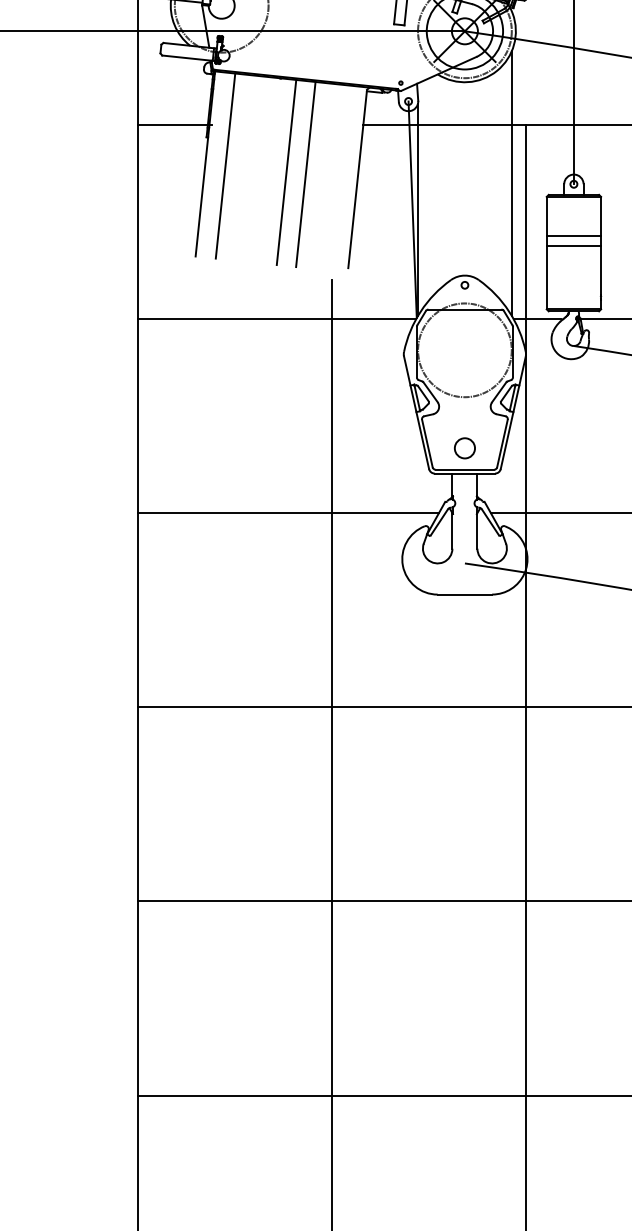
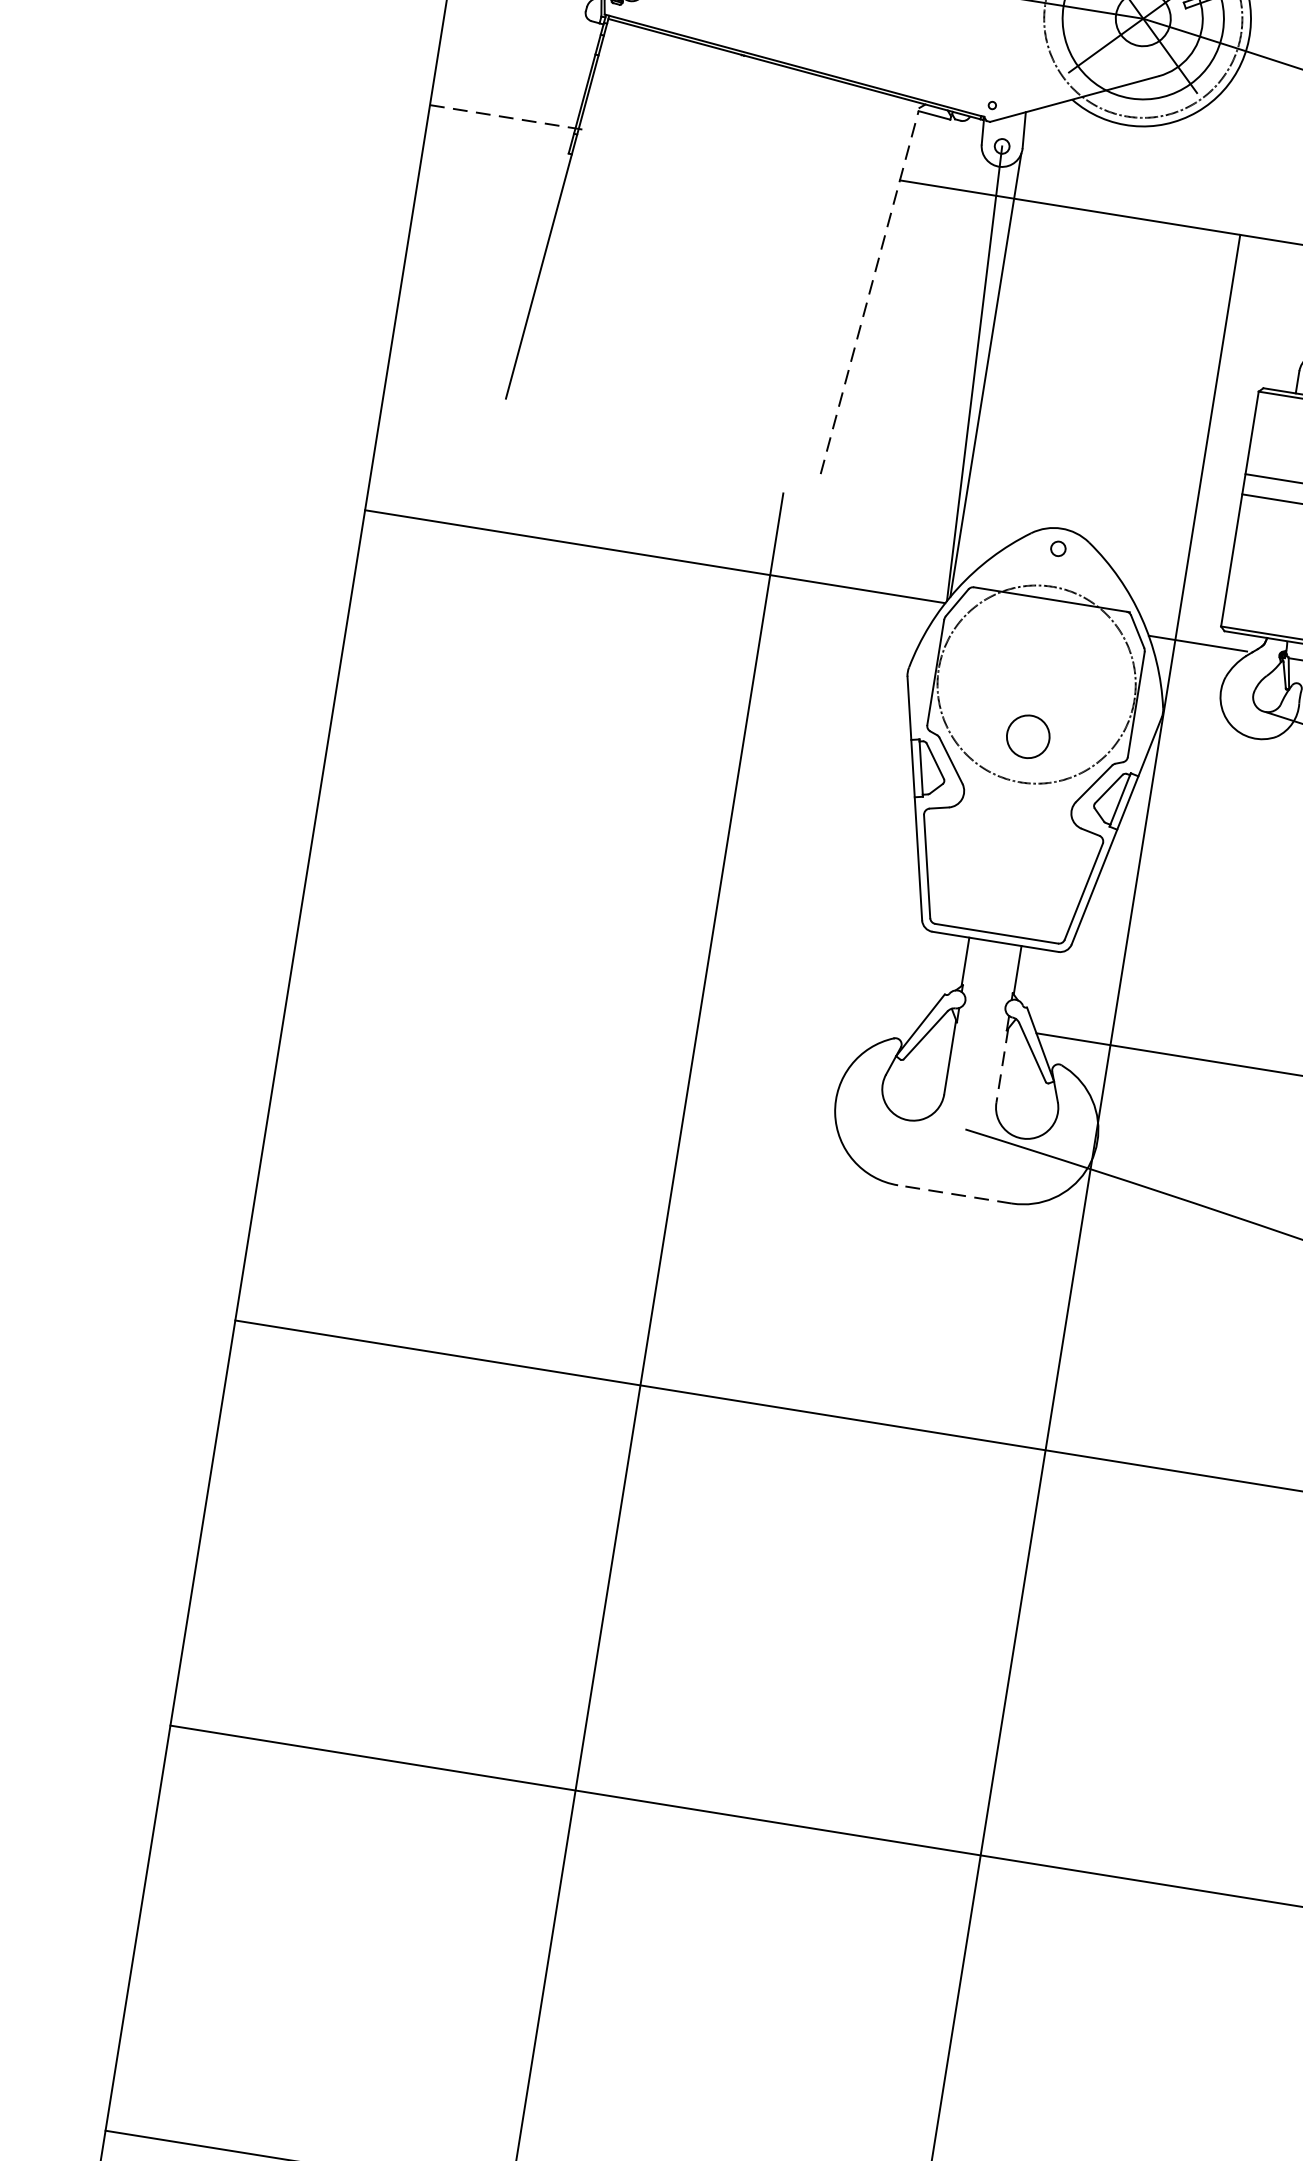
line: (175, 125) -> (507, 118), solid -> dashed
line: (225, 165) -> (598, 218), removed
line: (286, 172) -> (723, 253), removed
line: (305, 174) -> (762, 264), removed
line: (357, 179) -> (869, 292), solid -> dashed
line: (511, 183) -> (1189, 351), removed
circle: (464, 448) -> (1027, 736), moved
line: (288, 513) -> (613, 966), removed
line: (477, 530) -> (1002, 1064), solid -> dashed
line: (464, 594) -> (954, 1194), solid -> dashed

